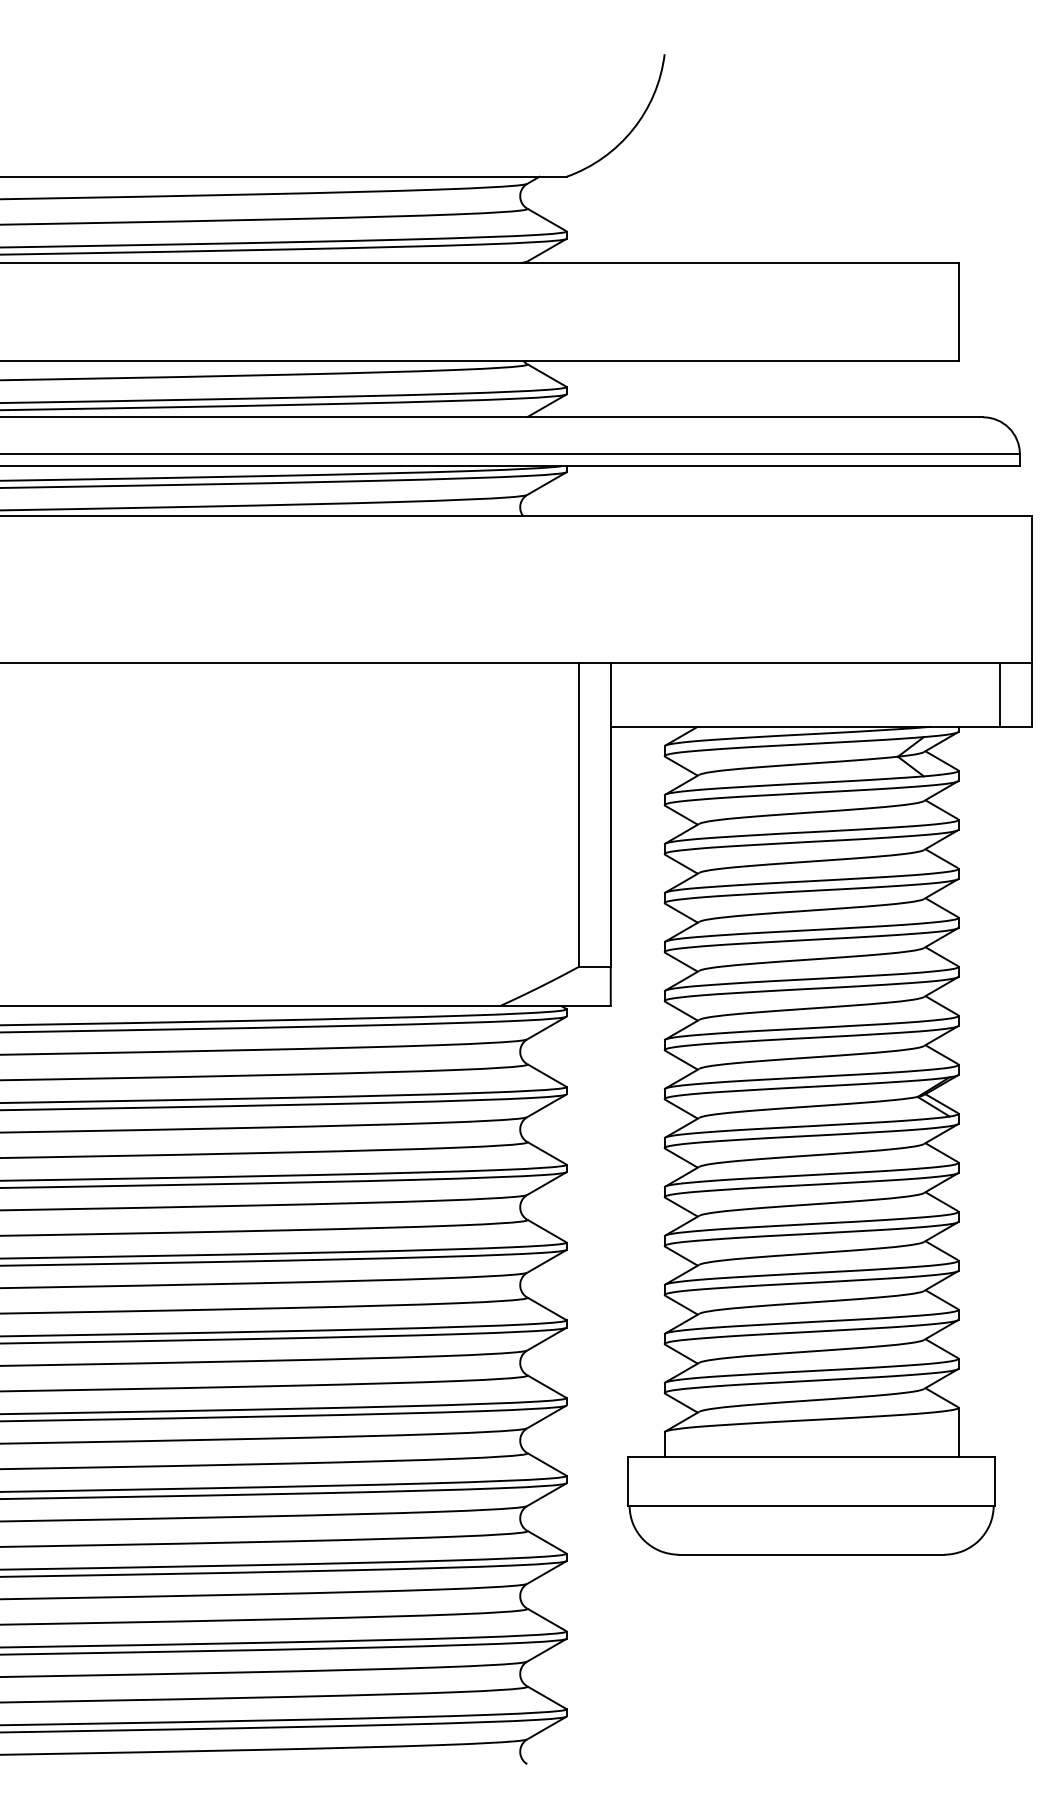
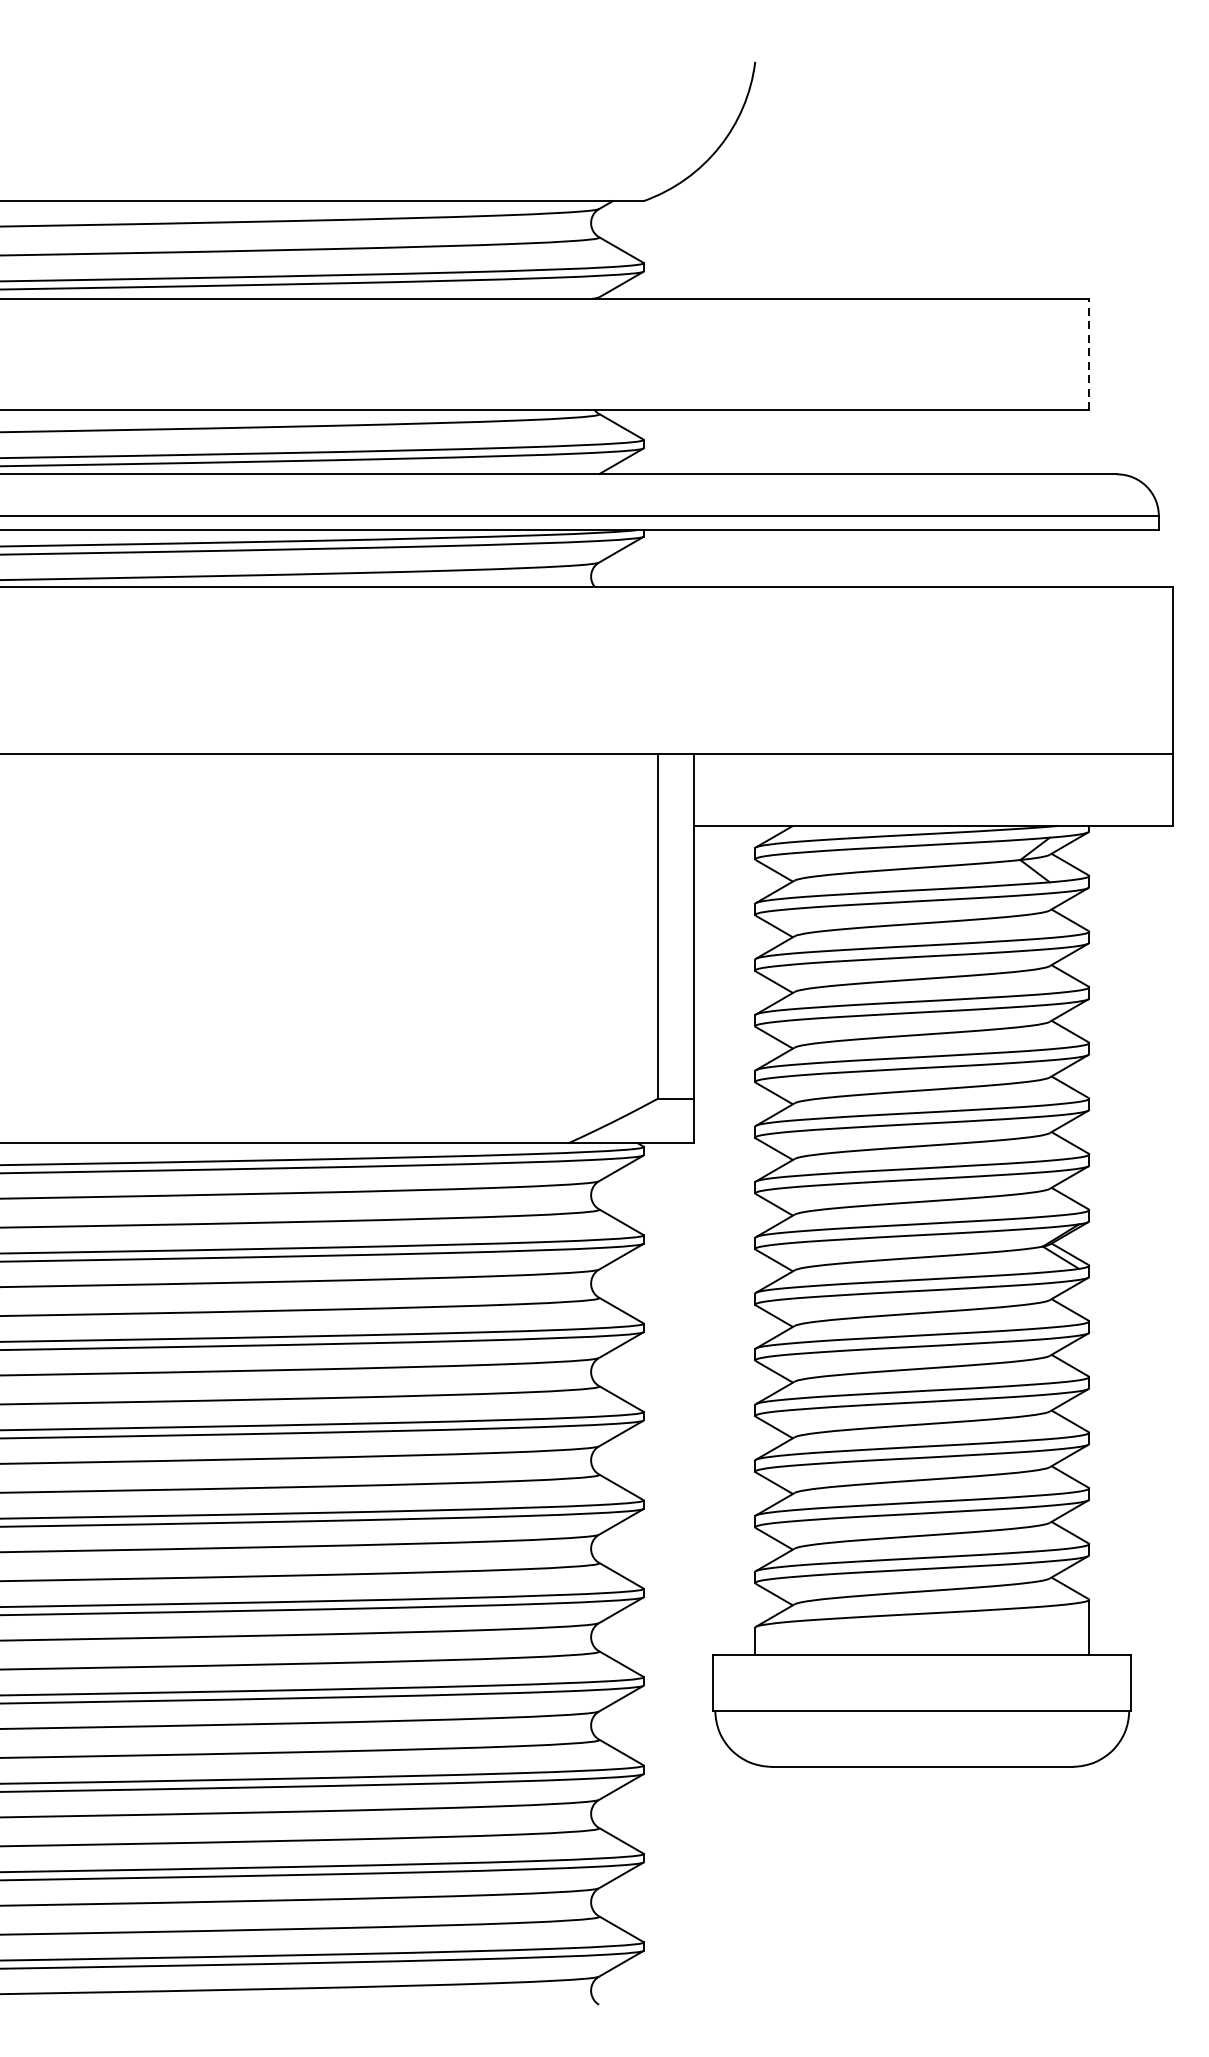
line: (958, 311) -> (1089, 354), solid -> dashed
line: (1000, 694) -> (1136, 789), removed

